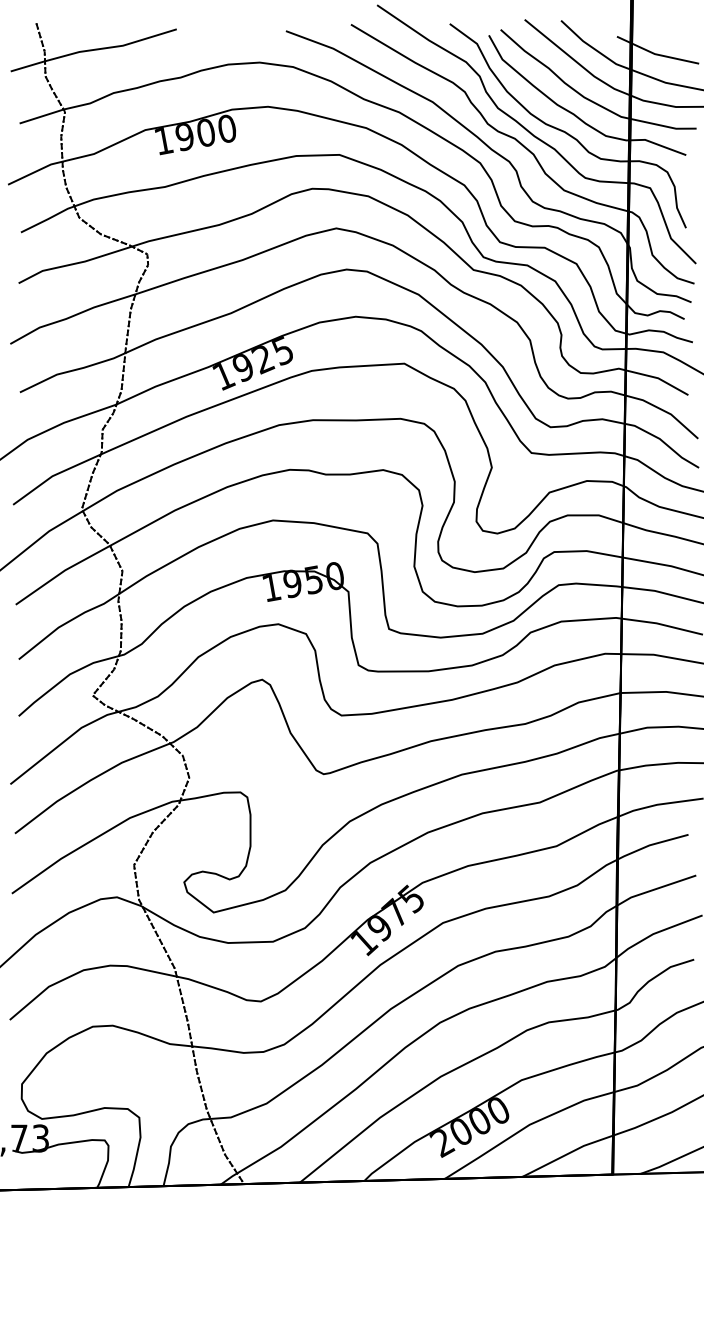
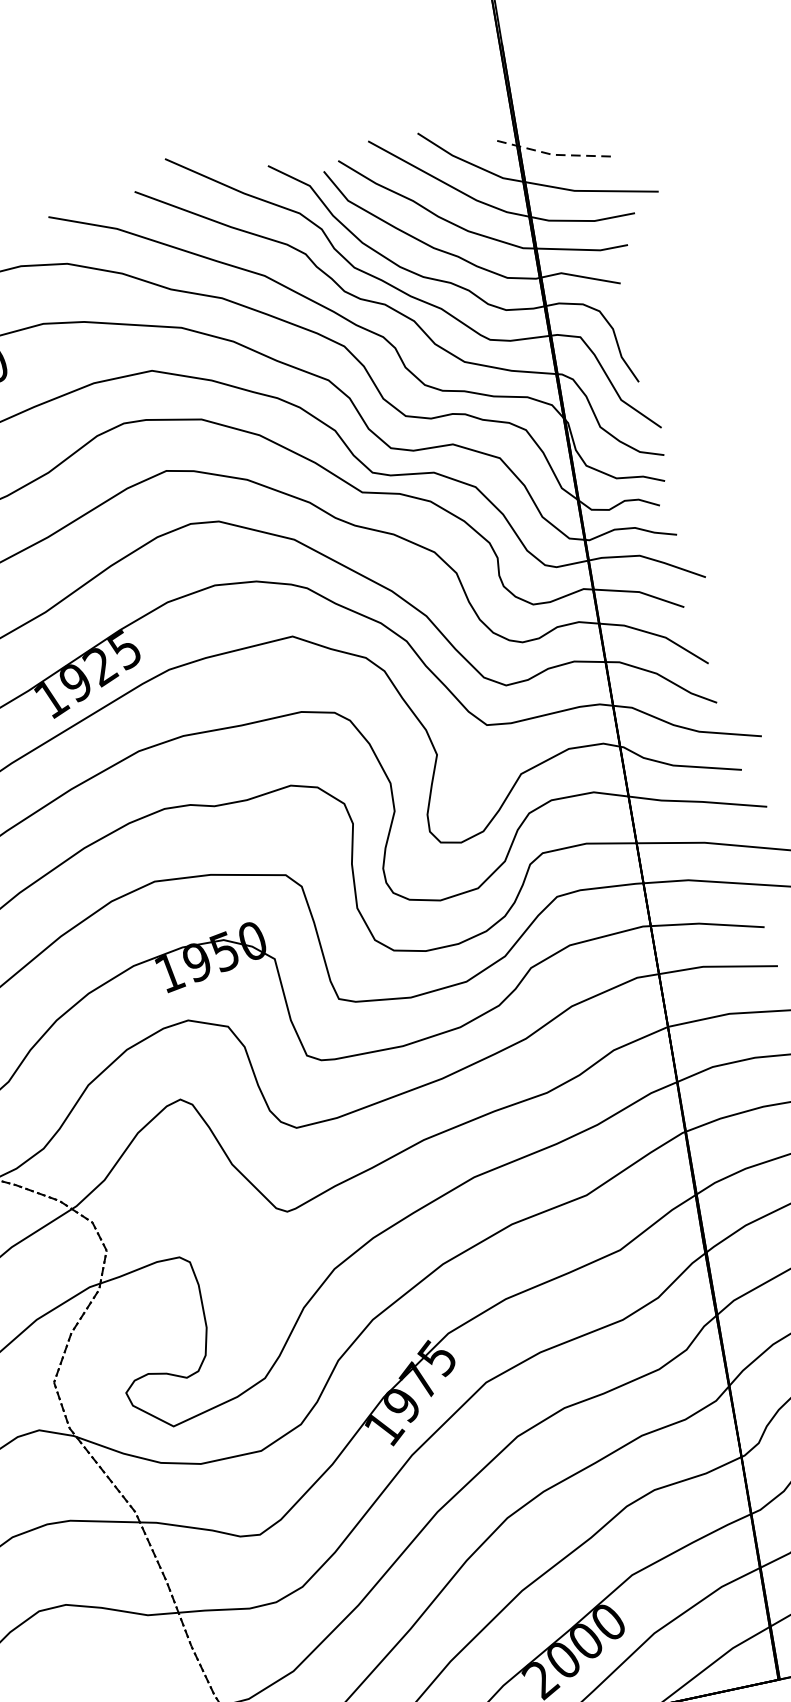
line: (656, 54) -> (555, 154), solid -> dashed

